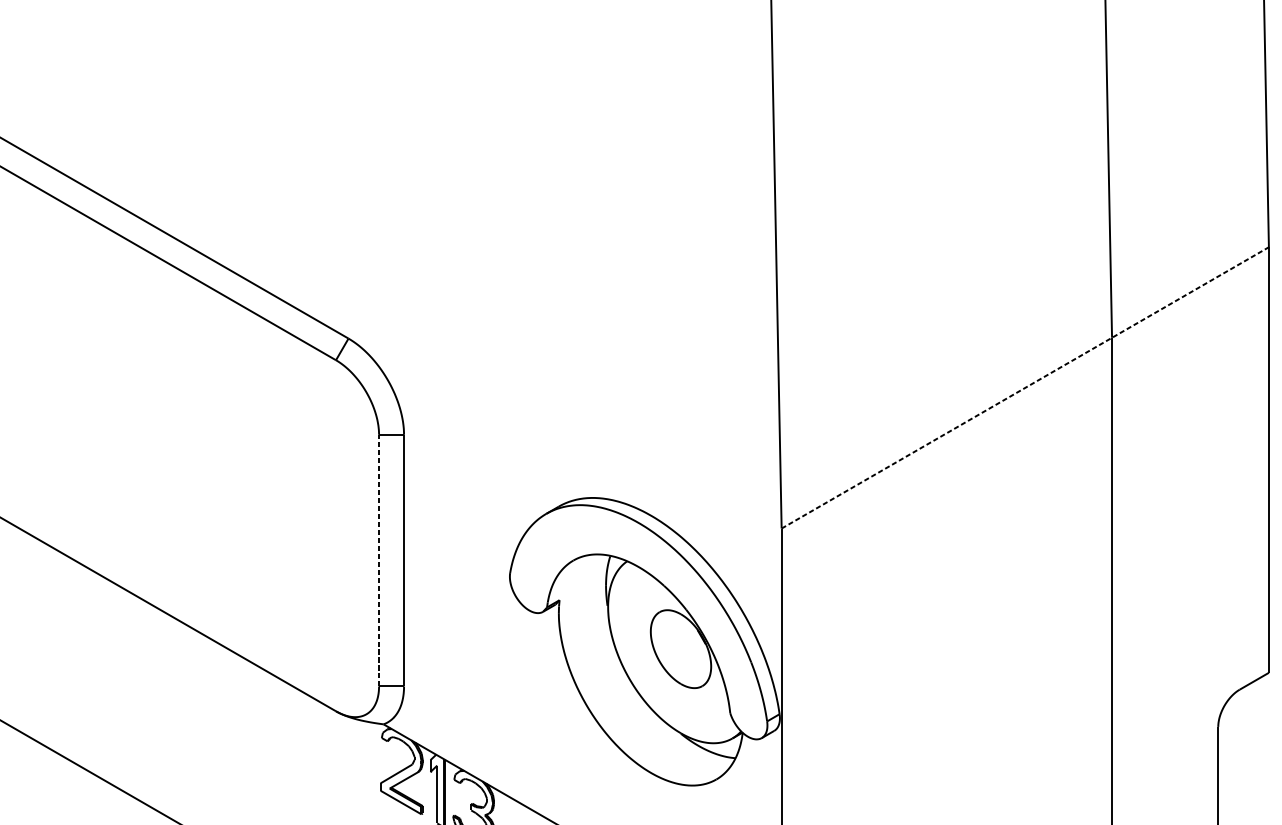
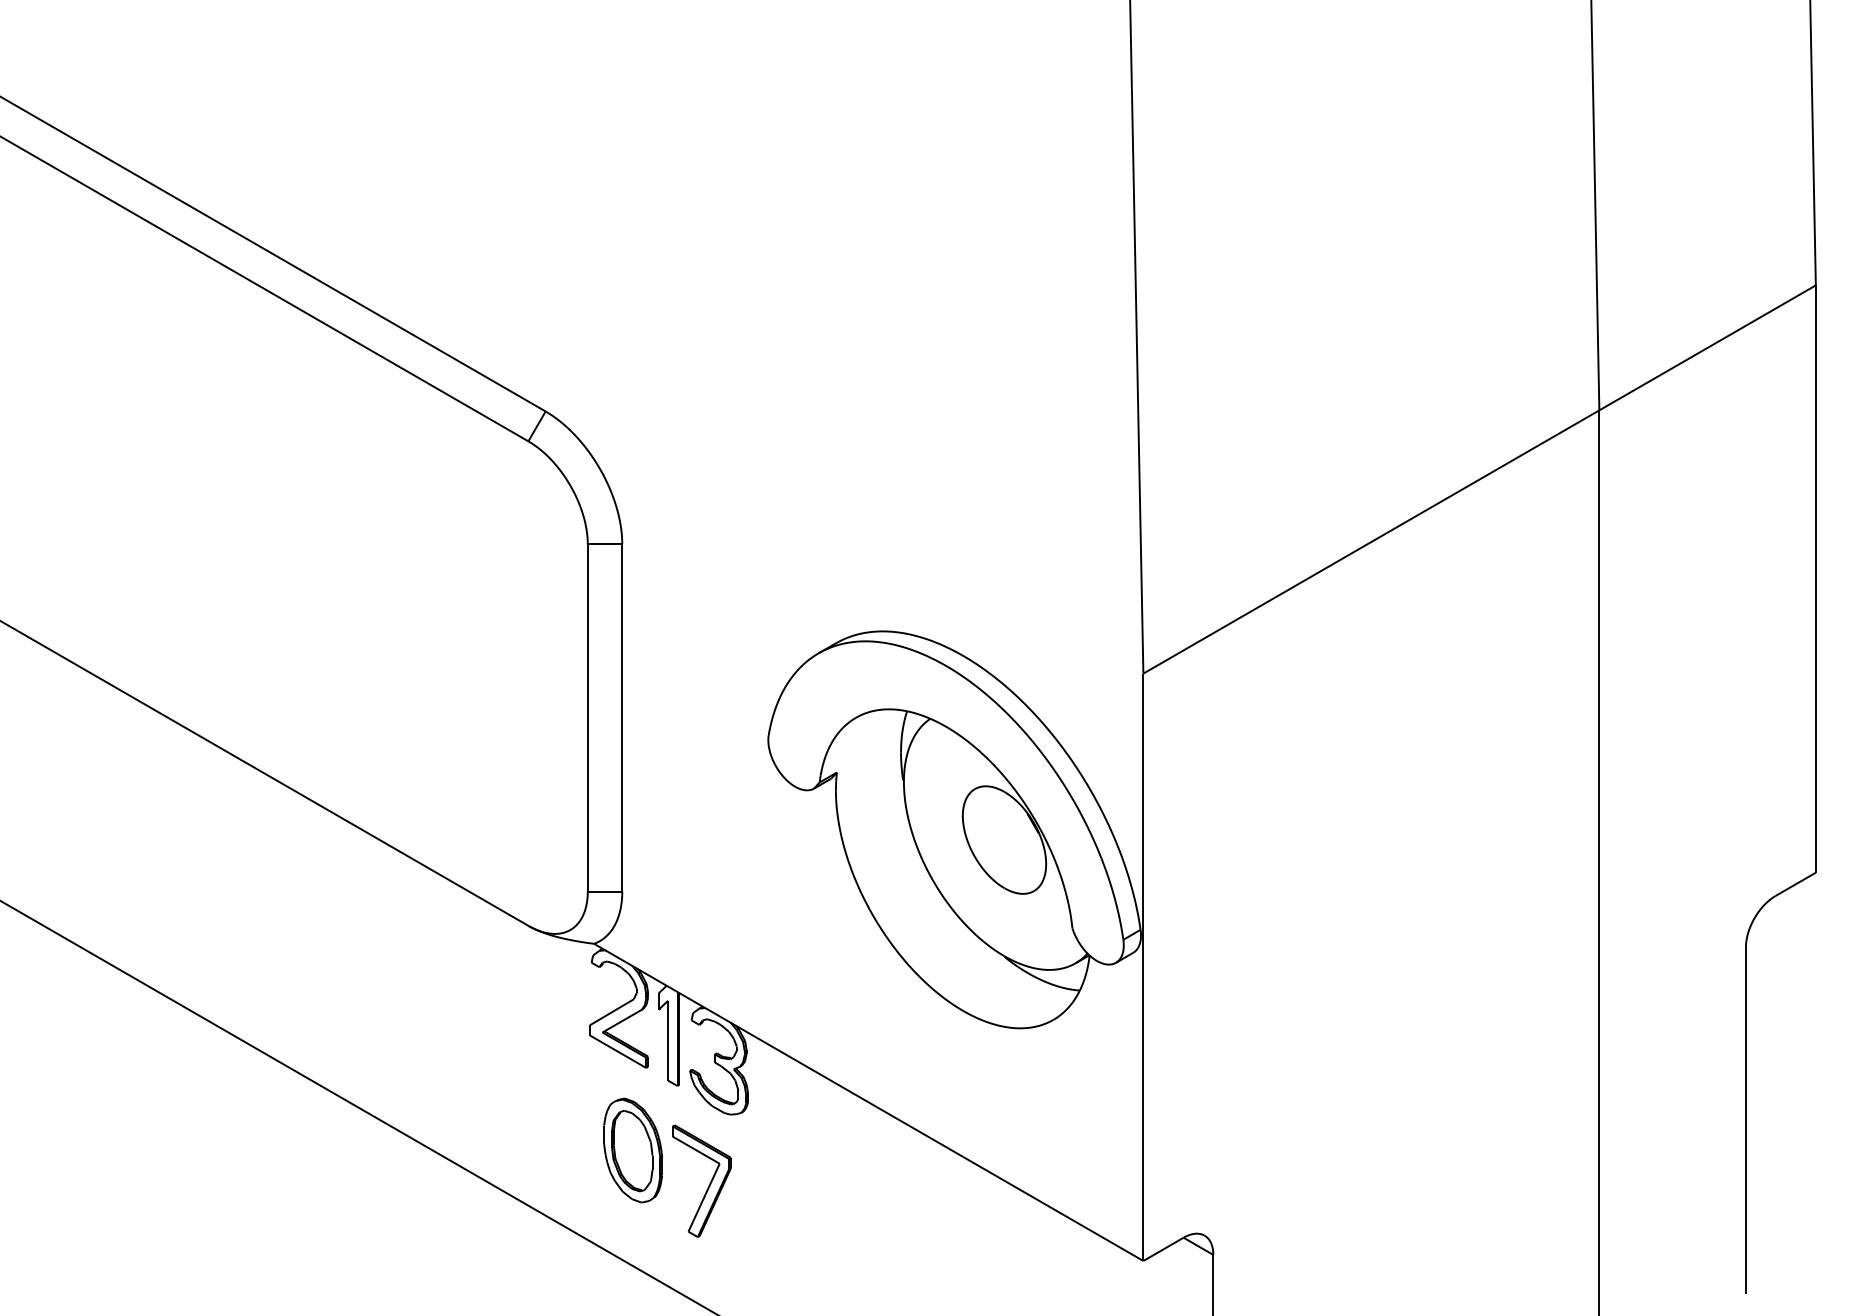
line: (1025, 387) -> (1480, 479), dashed -> solid
line: (378, 560) -> (587, 717), dashed -> solid

